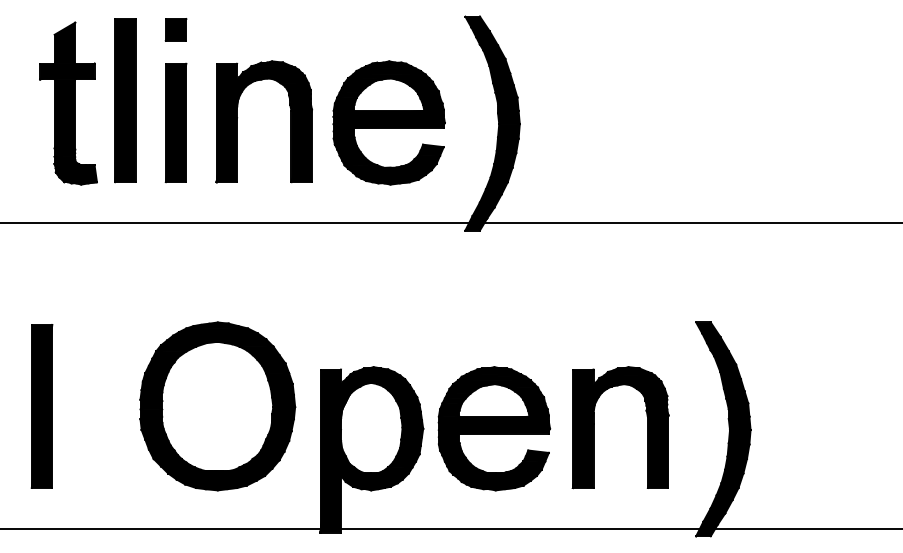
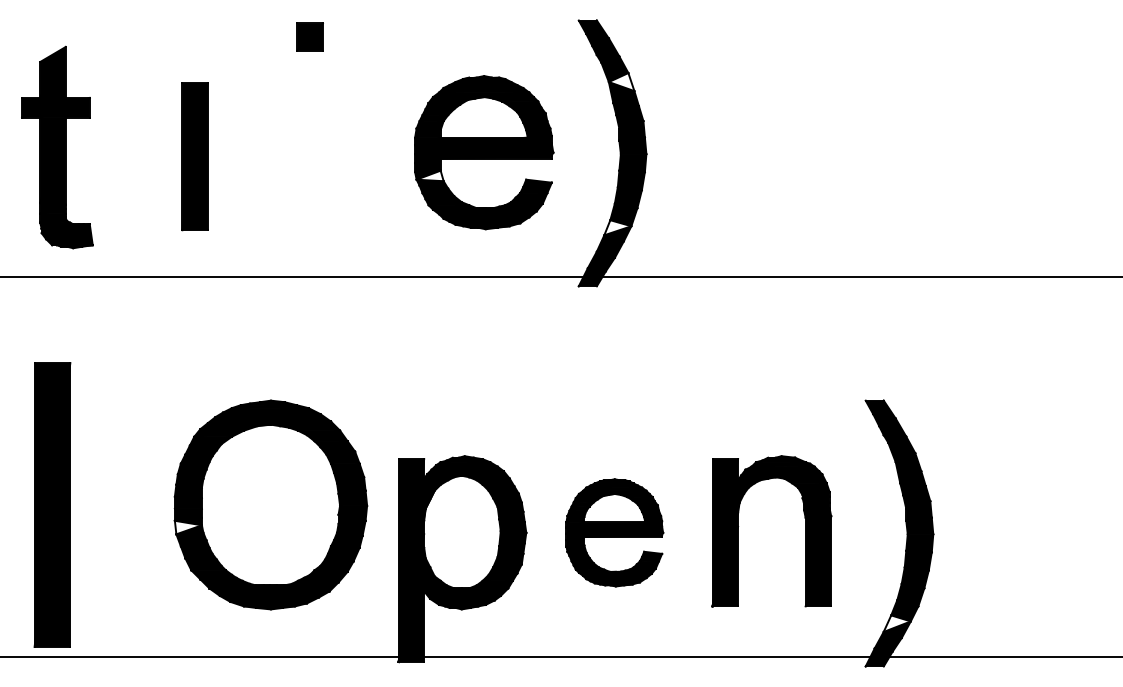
part: (175, 29) -> (309, 36), moved
fill: (499, 66) -> (621, 82), removed
part: (124, 100) -> (155, 124), removed
part: (68, 103) -> (57, 147), moved
part: (175, 122) -> (194, 156), moved
part: (237, 122) -> (295, 151), removed
fill: (345, 141) -> (429, 175), removed
fill: (496, 183) -> (617, 227), removed
part: (42, 406) -> (52, 504), size x1.4
fill: (150, 424) -> (187, 527), removed
part: (494, 428) -> (614, 532), size x0.7
fill: (720, 501) -> (896, 623), removed

